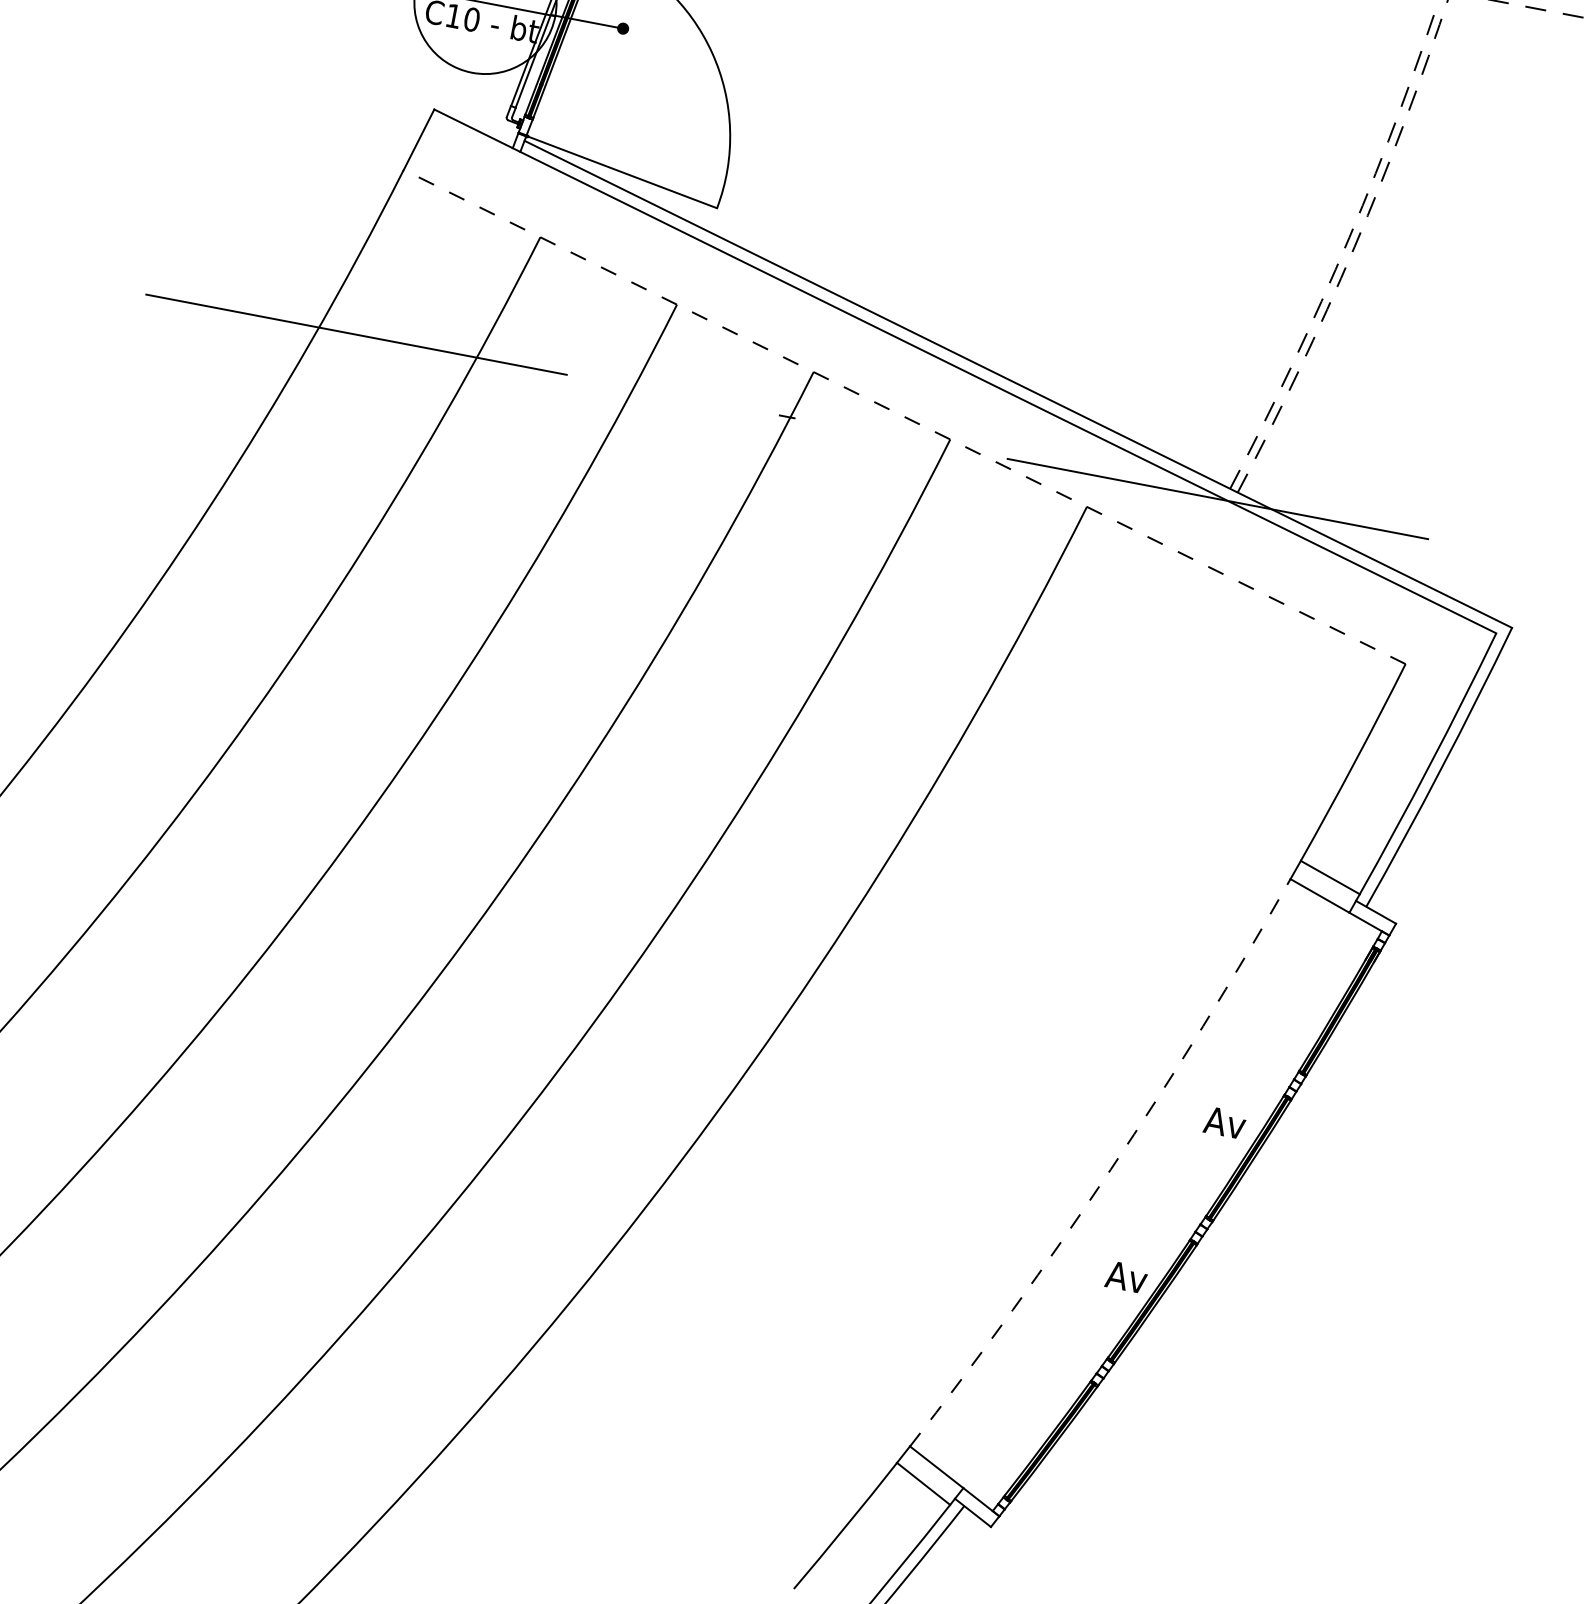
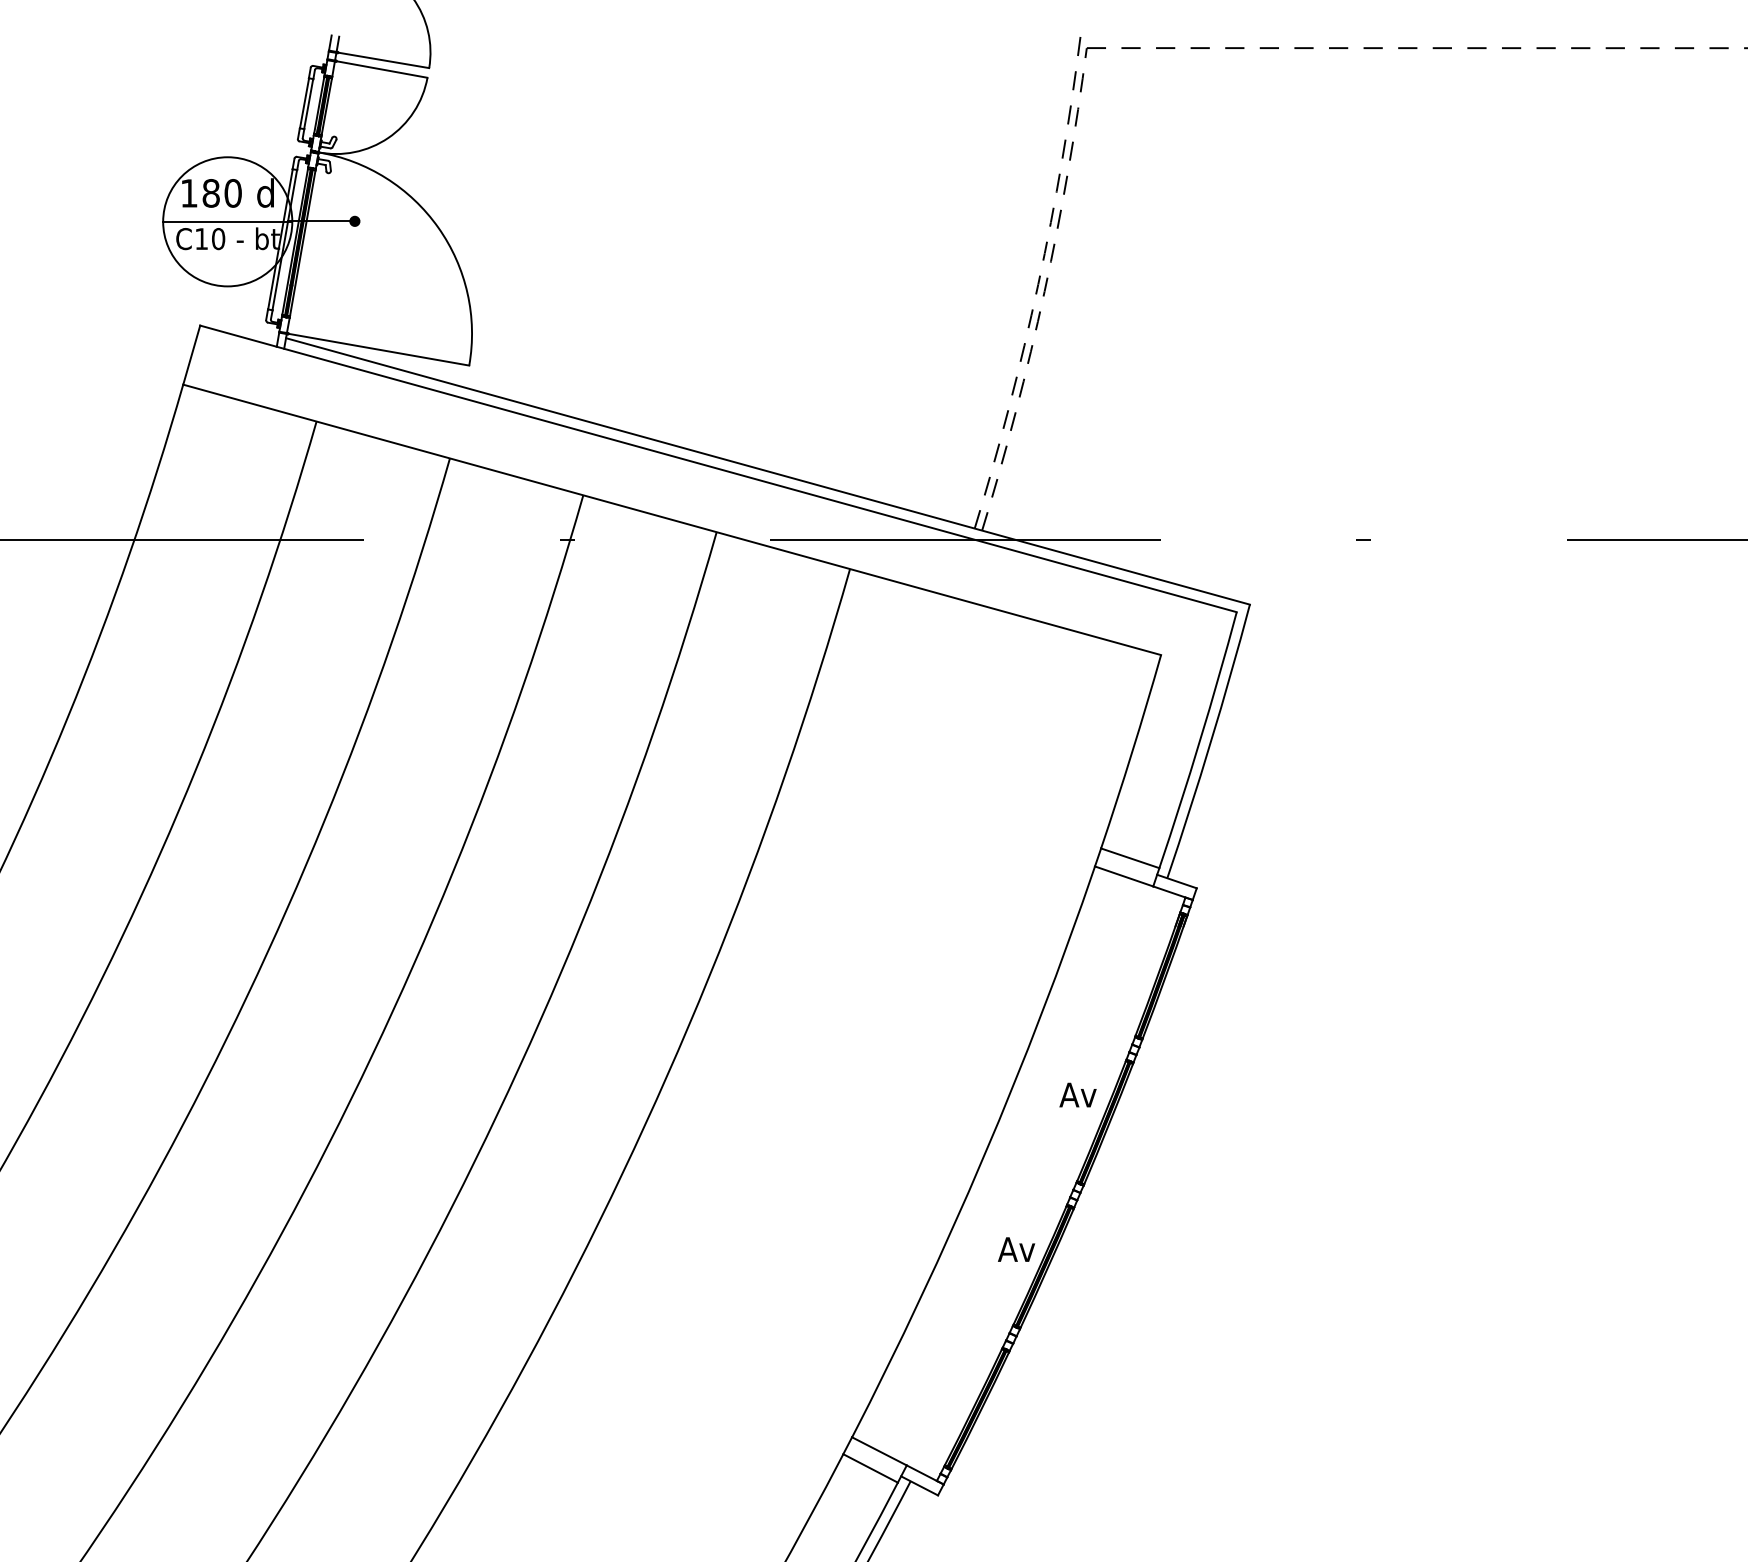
line: (904, 416) -> (671, 519), dashed -> solid
arc: (1111, 1170) -> (984, 1156), dashed -> solid

